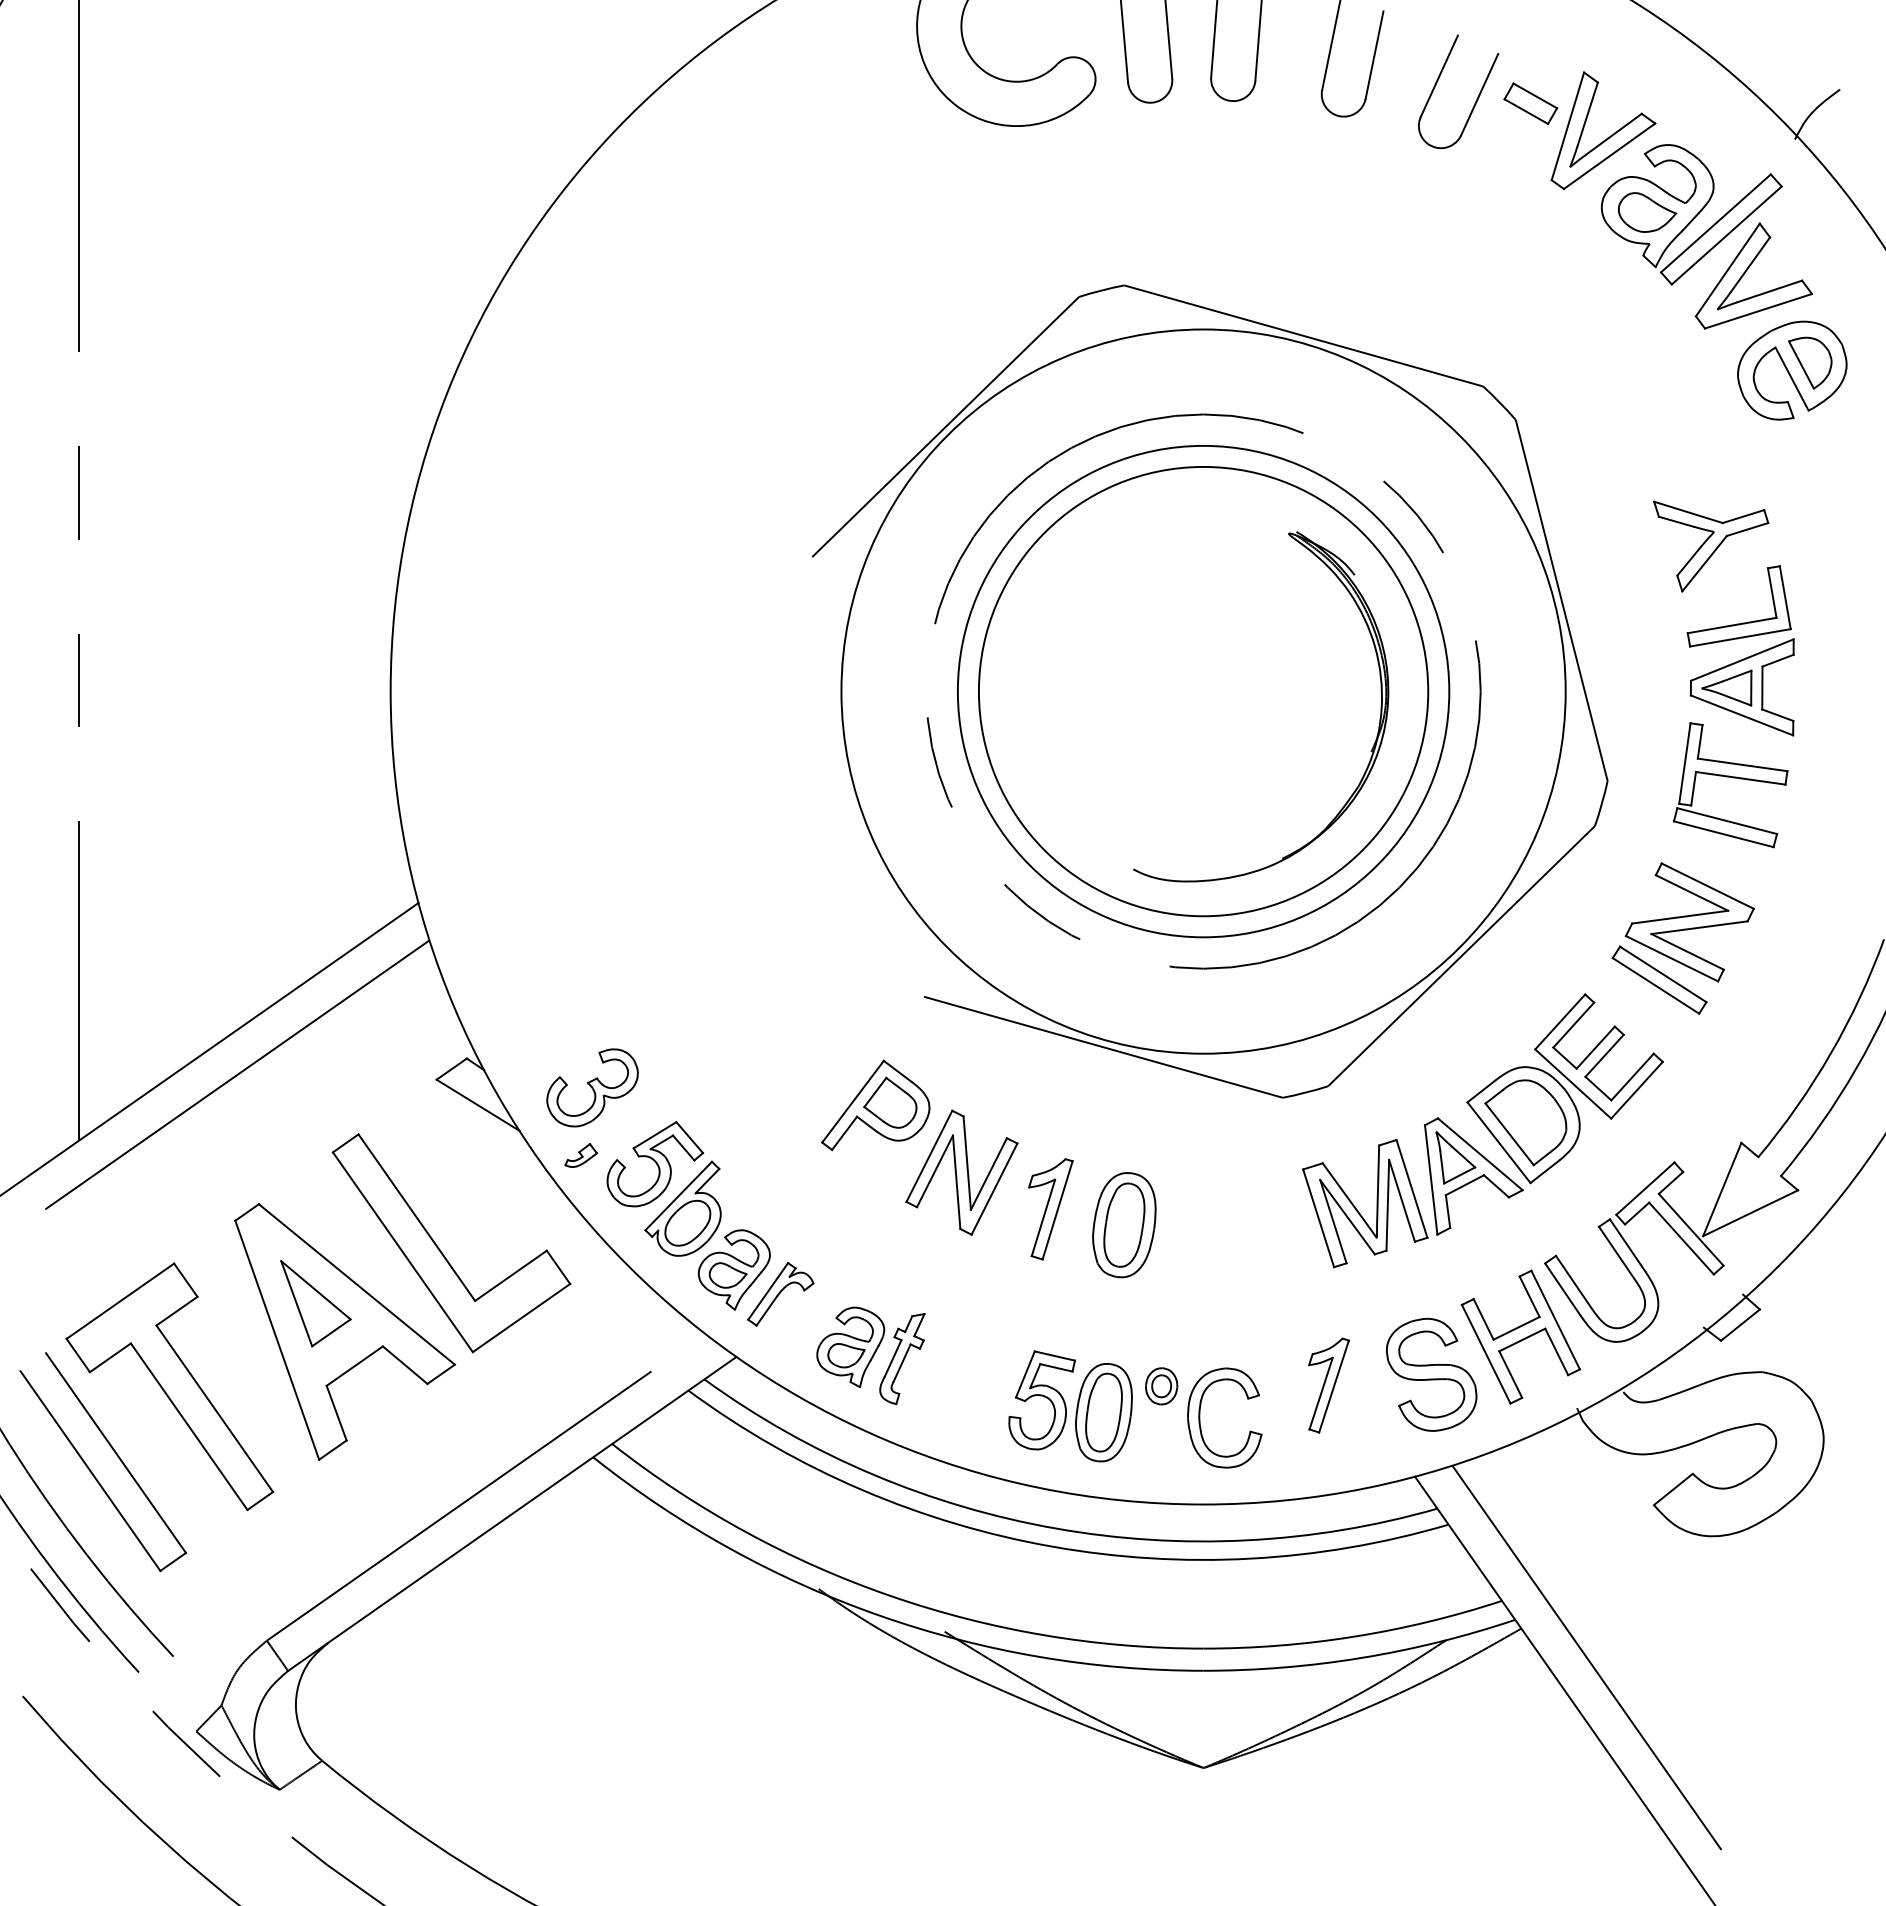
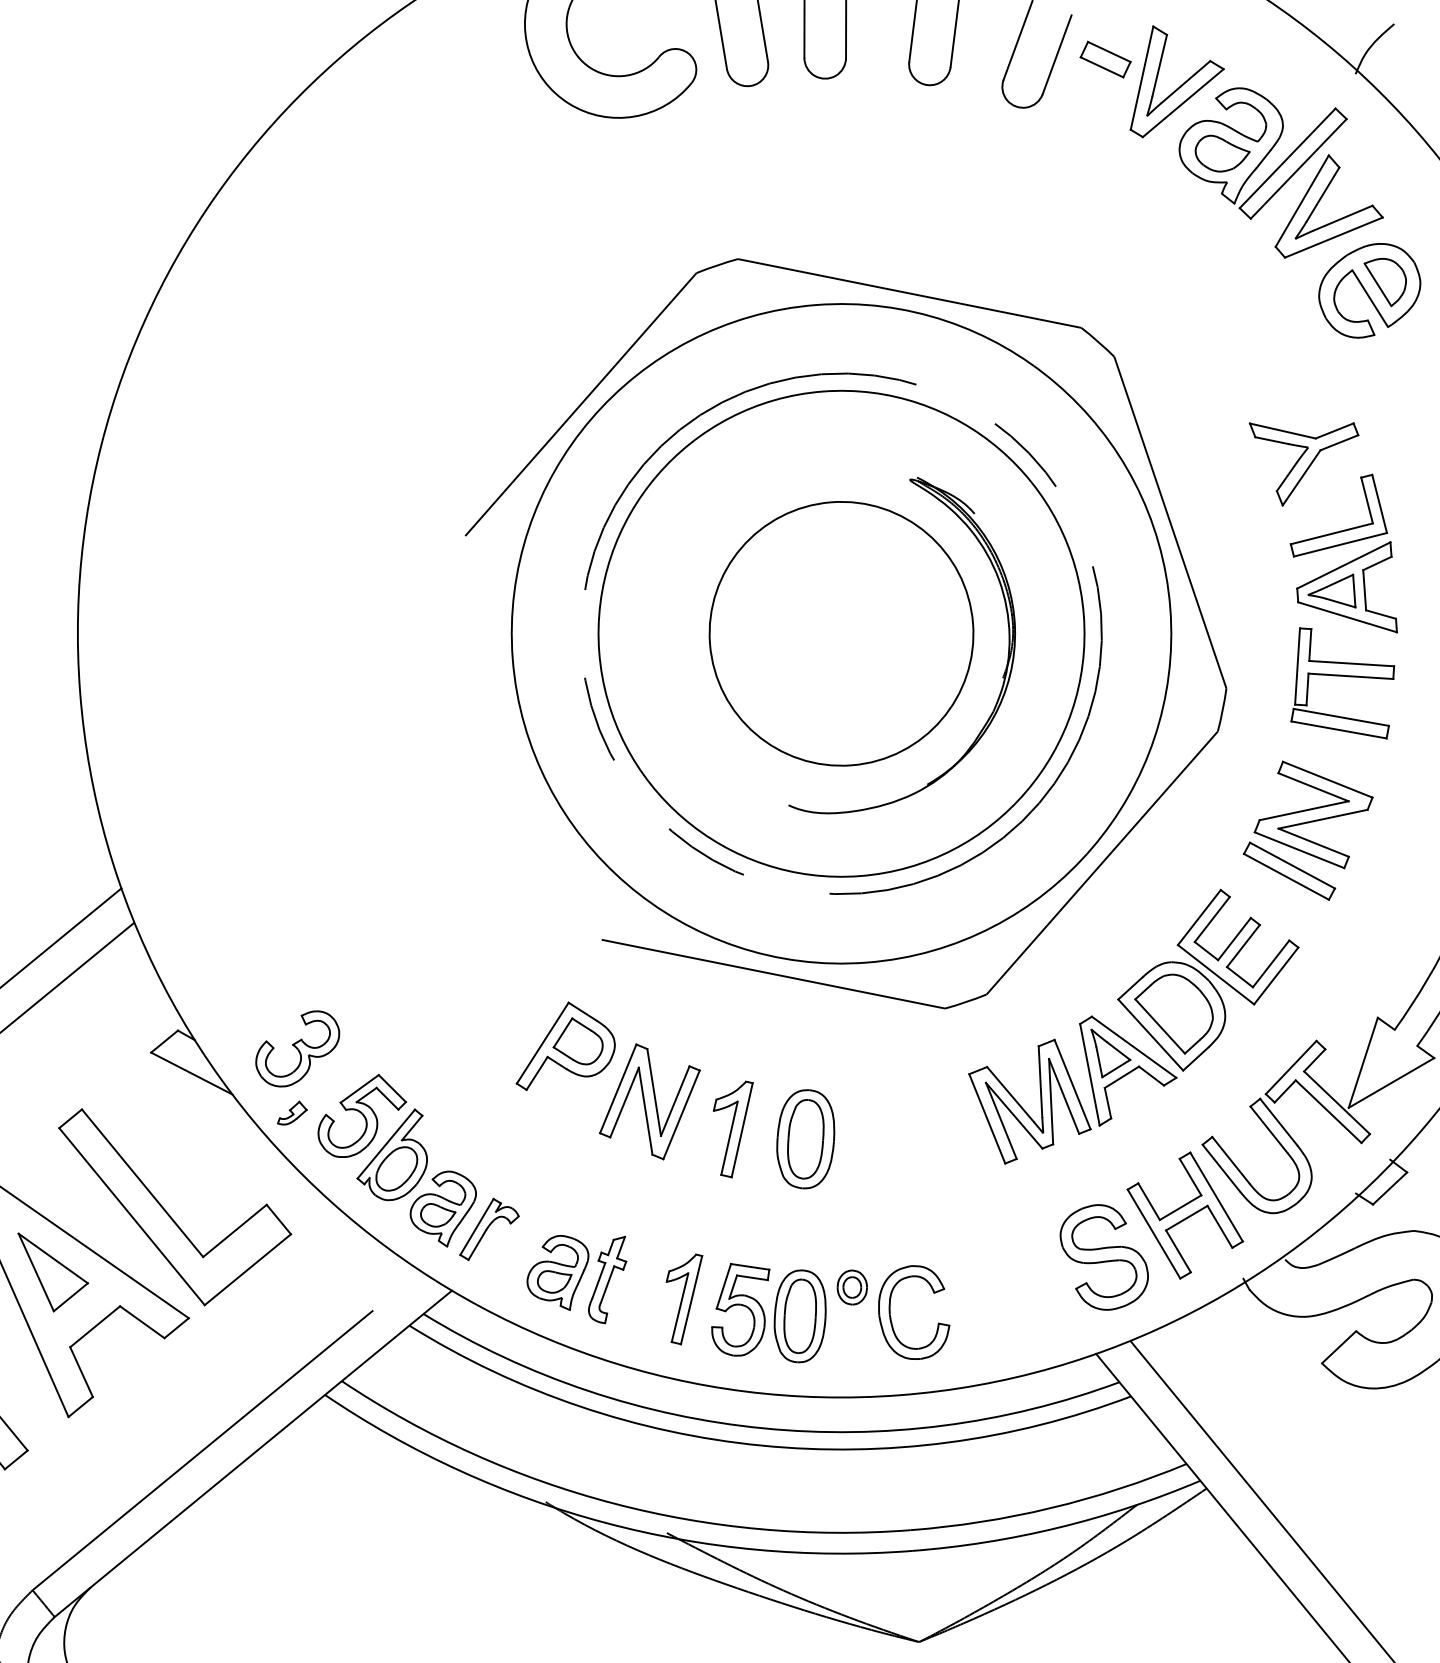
circle: (1203, 691) -> (841, 633), size x0.62
circle: (1203, 691) -> (841, 633), size x0.71
circle: (1203, 691) -> (841, 633), size x1.43
part: (1328, 1385) -> (686, 1299), moved

